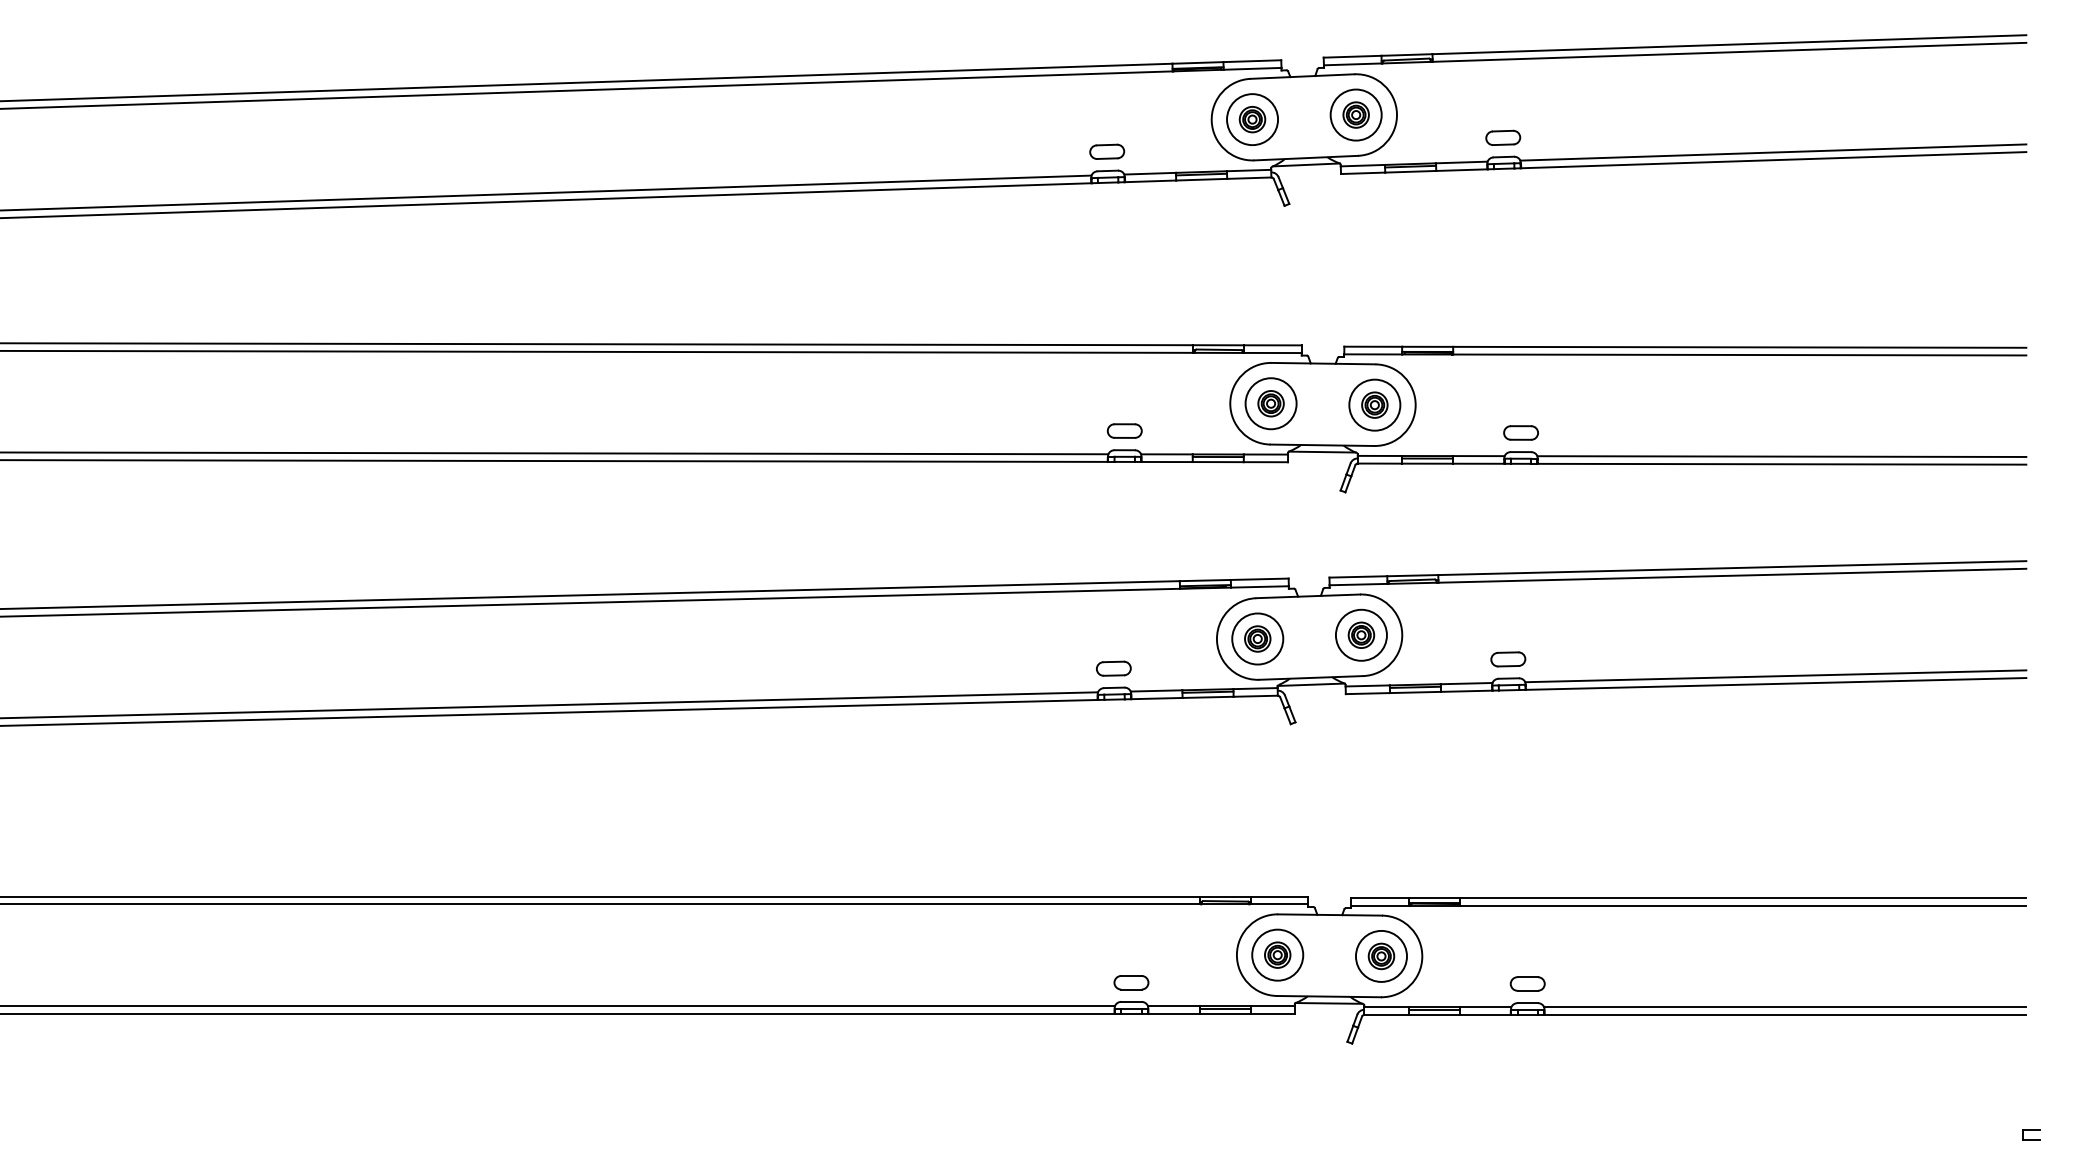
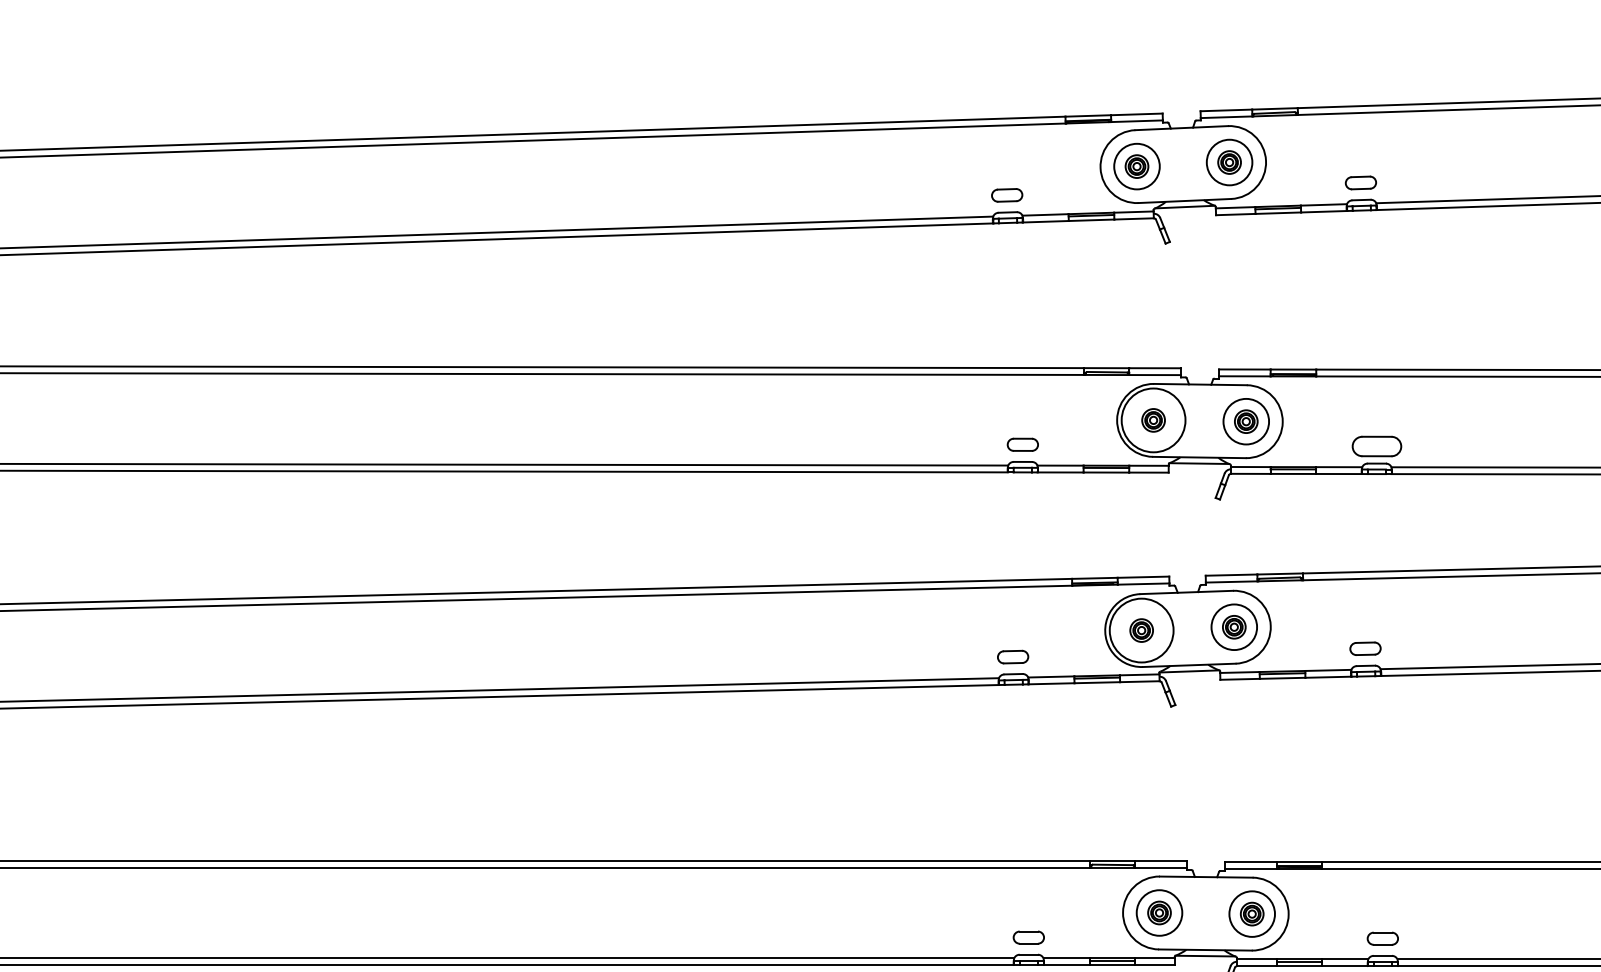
circle: (1270, 403) -> (1153, 420), size x1.4
part: (1520, 432) -> (1376, 446), size x1.6
circle: (1257, 638) -> (1141, 630), size x1.4

